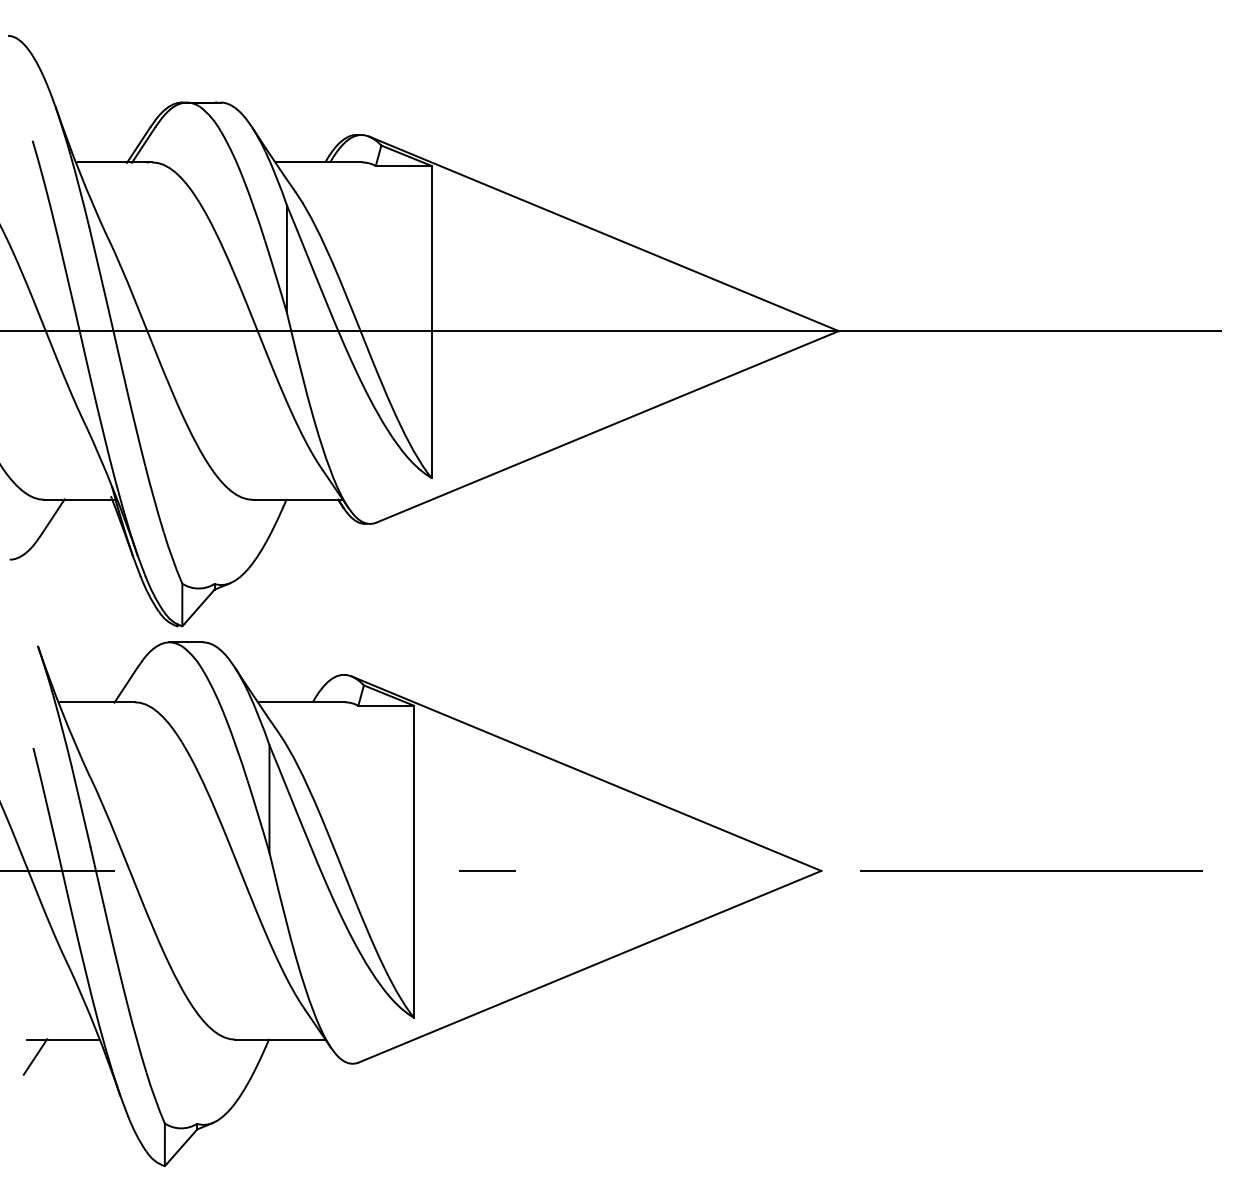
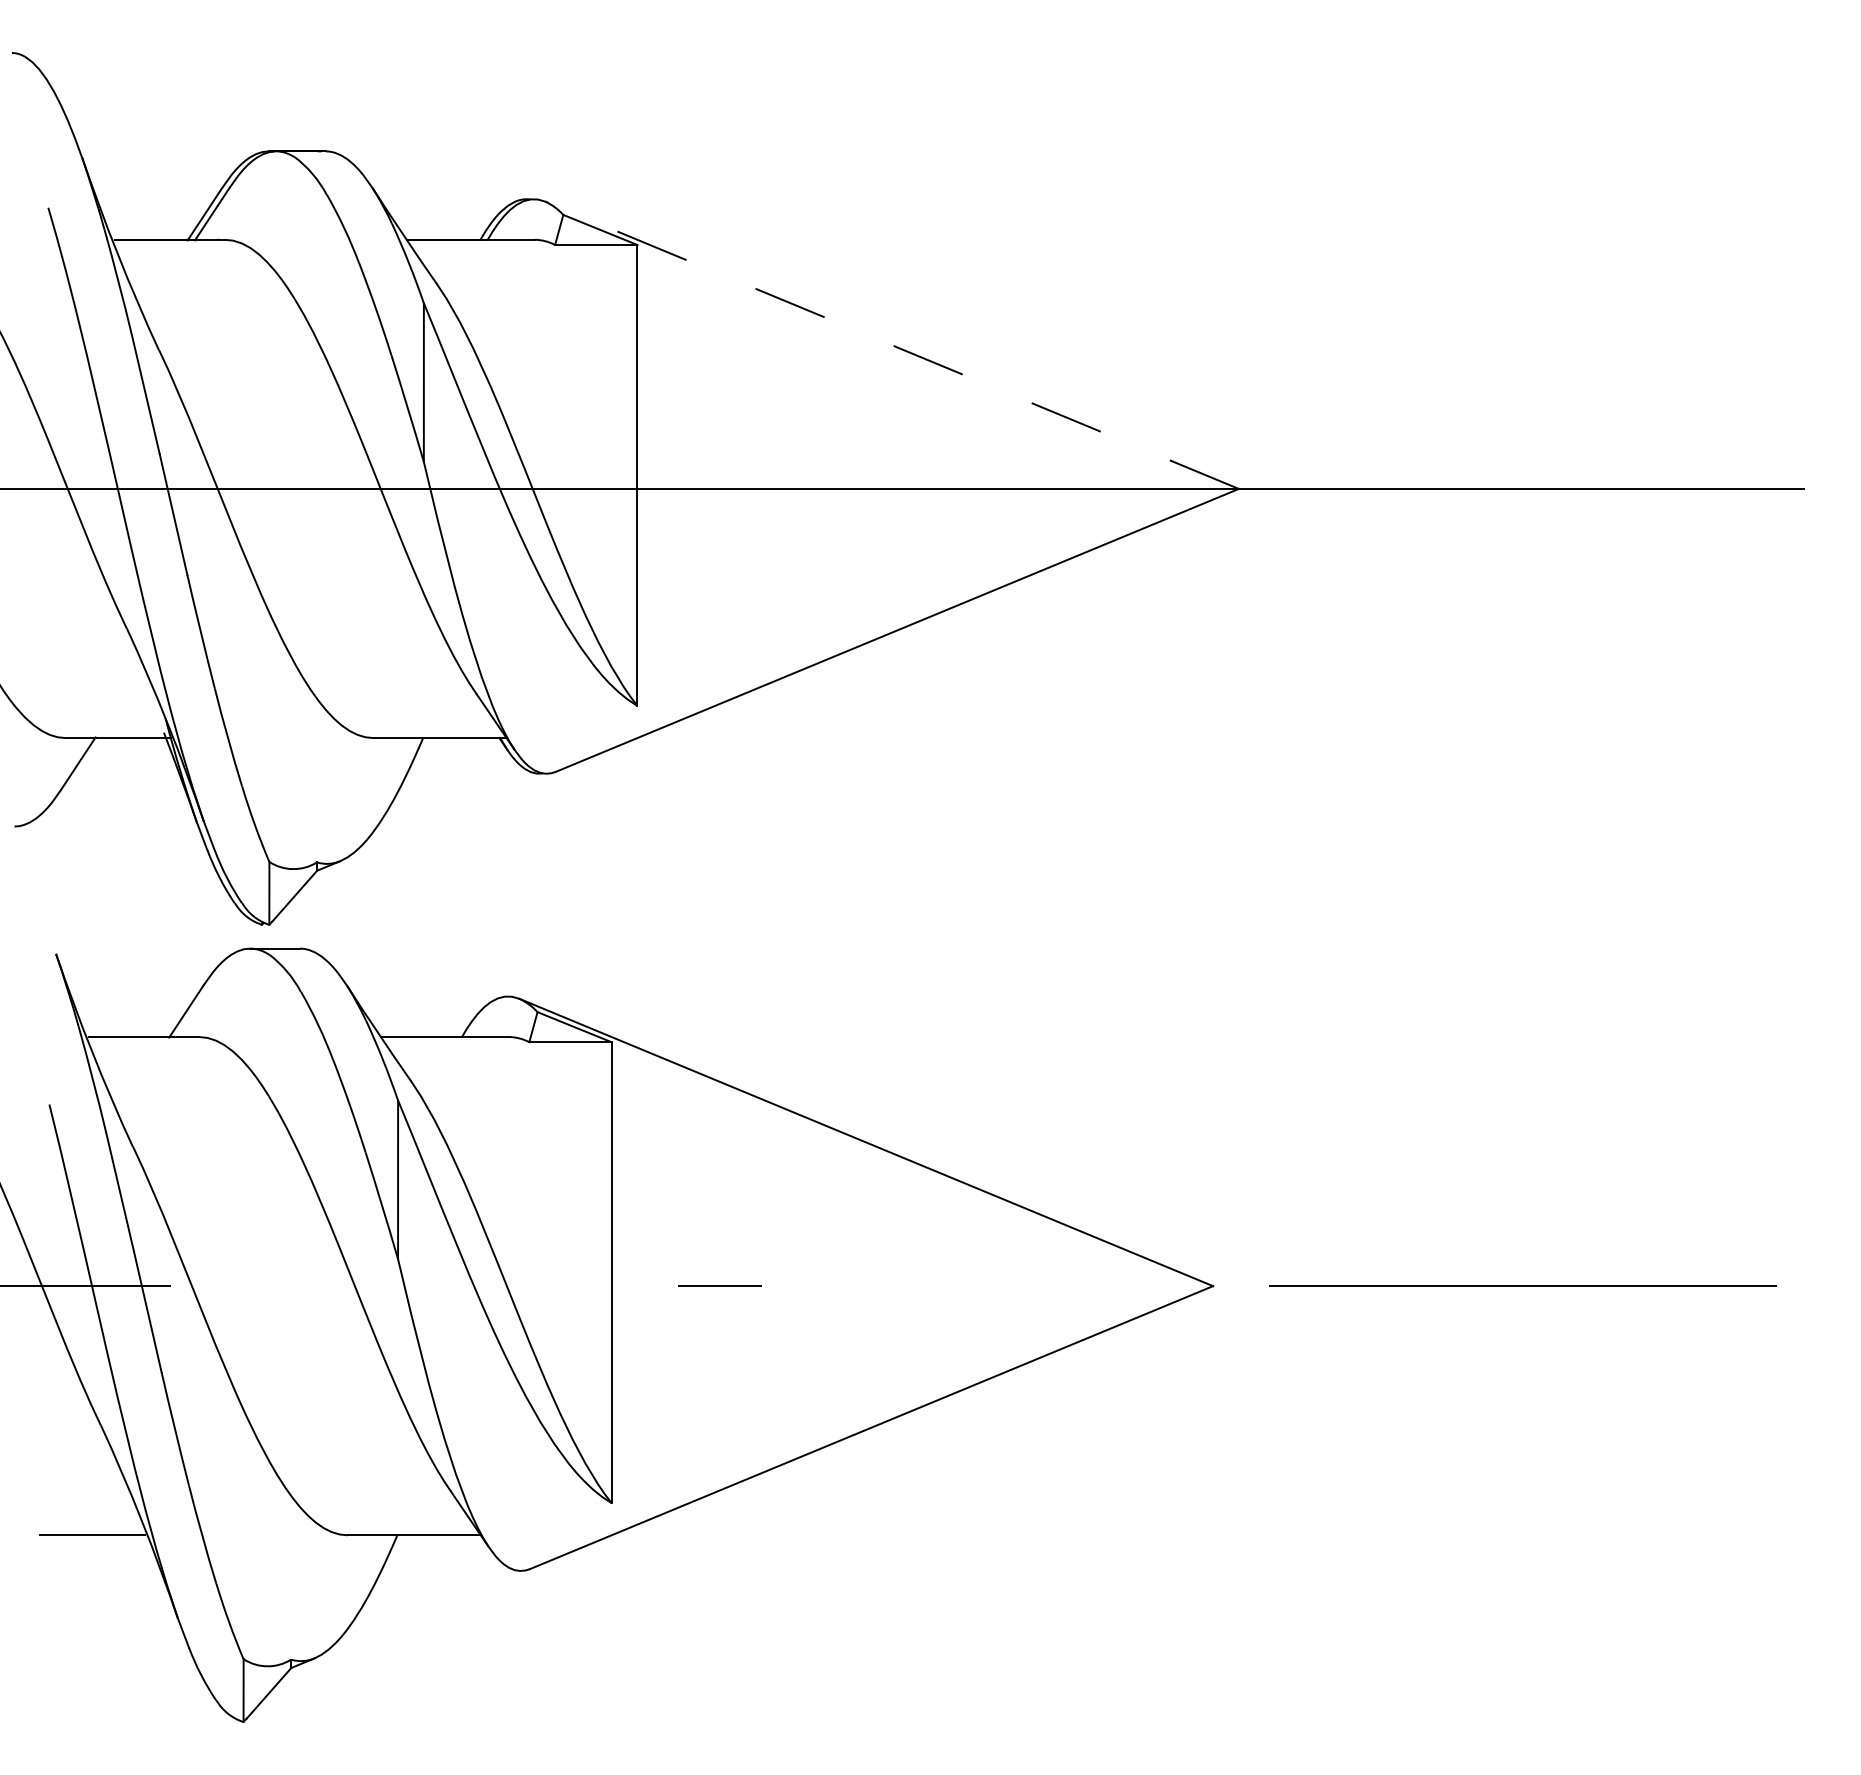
line: (603, 233) -> (891, 344), solid -> dashed
line: (35, 1056) -> (52, 1560), removed

